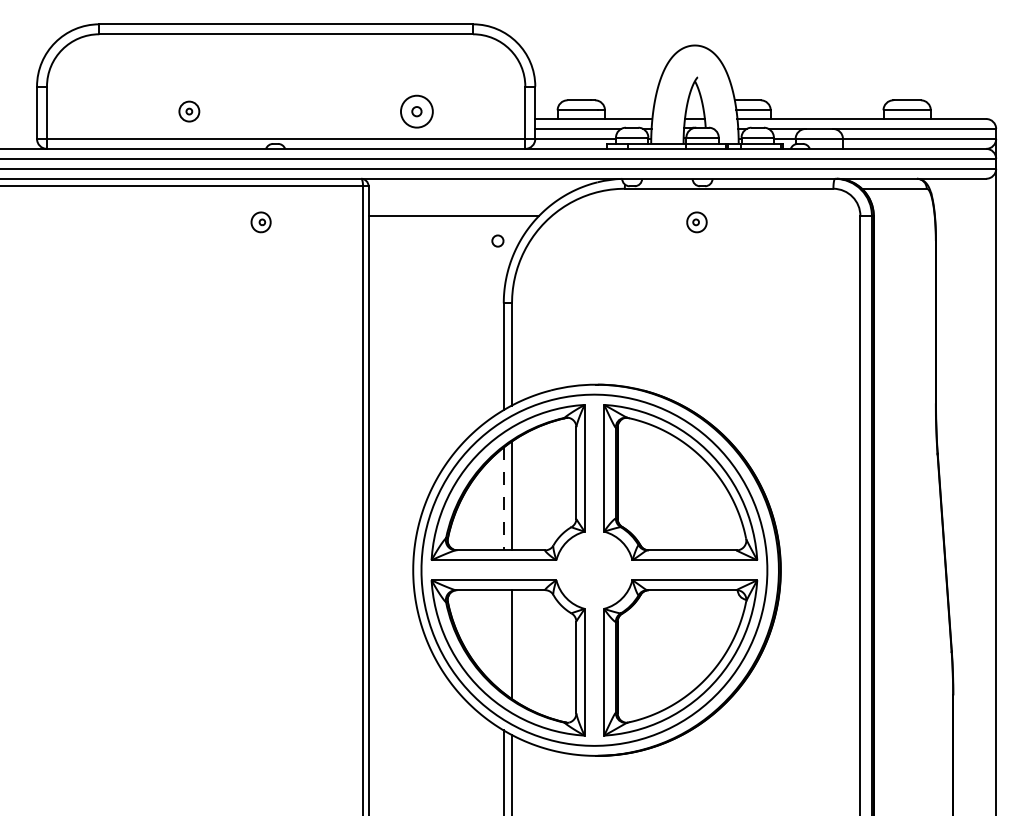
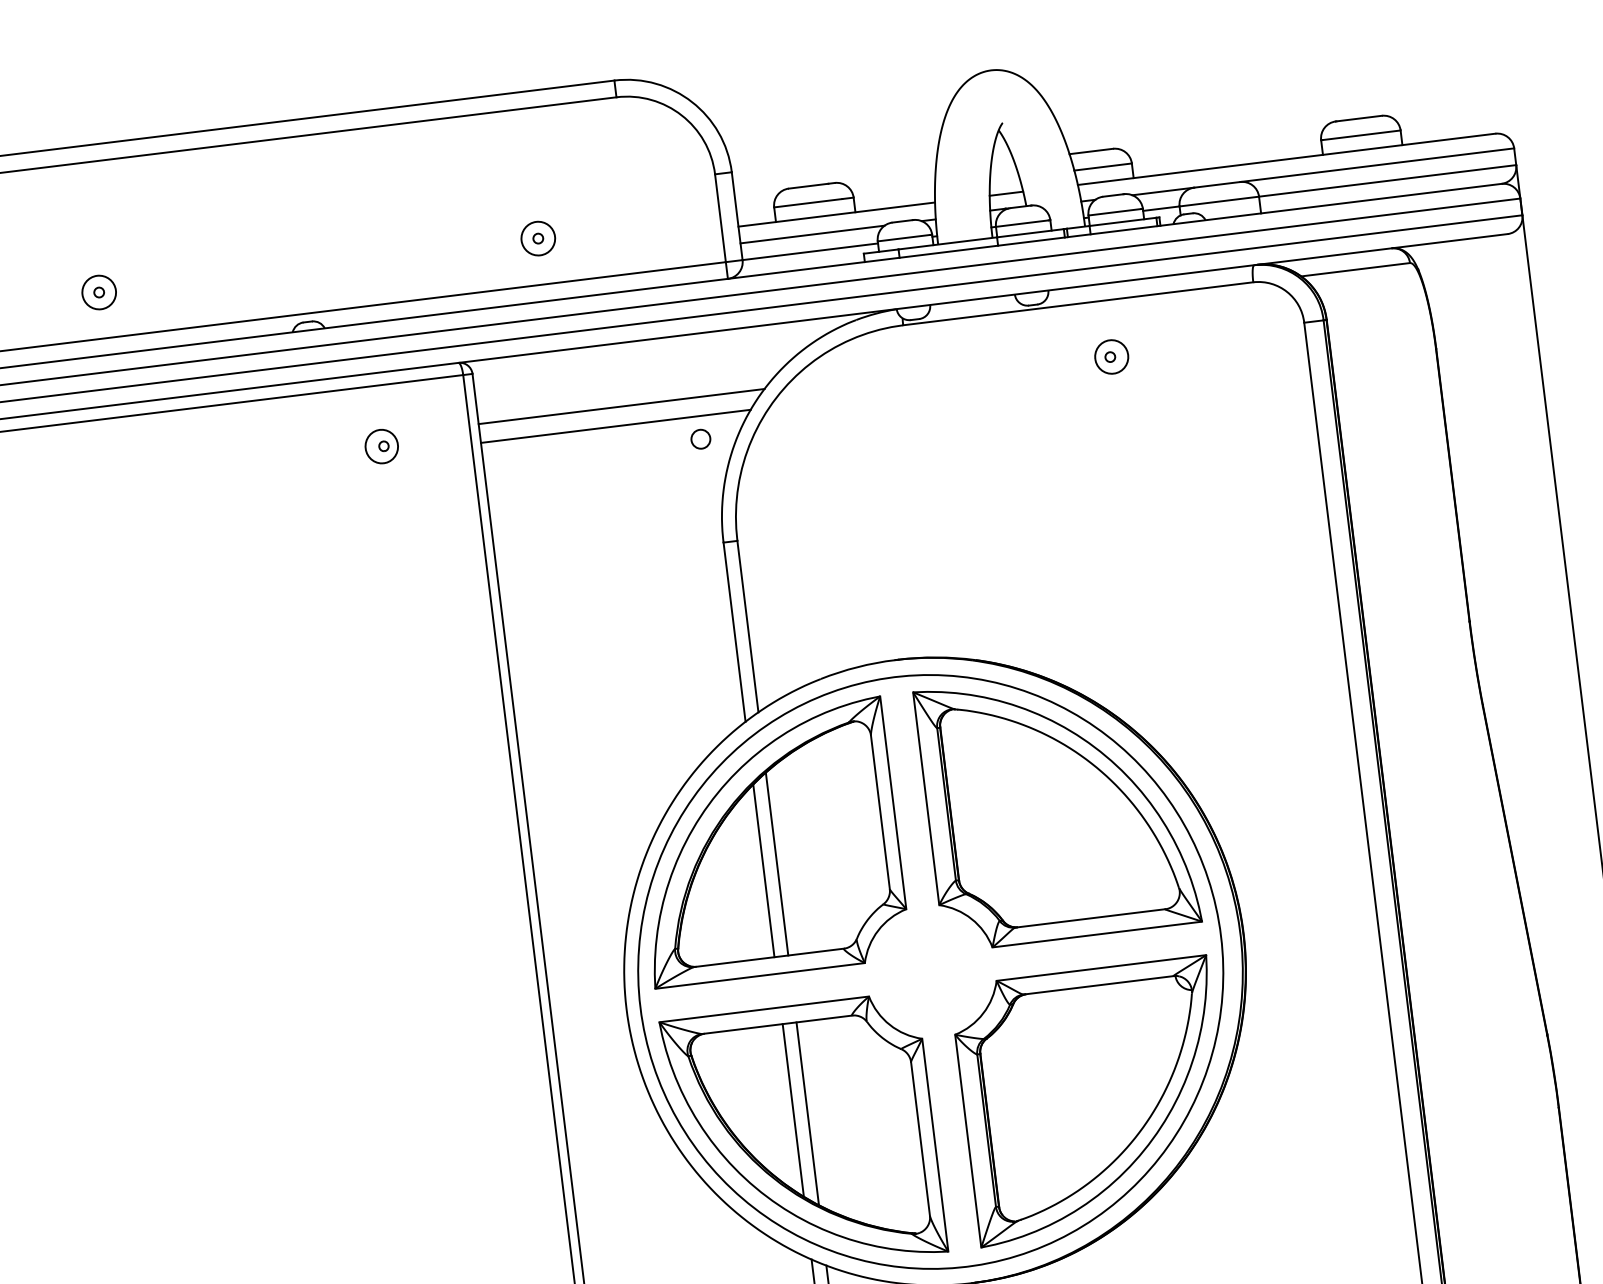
part: (189, 111) -> (99, 292), moved
part: (416, 111) -> (537, 238), size x0.62
part: (260, 222) -> (380, 446), moved
part: (696, 222) -> (1110, 357), moved
line: (448, 227) -> (615, 426), added
line: (503, 499) -> (763, 871), dashed -> solid
line: (503, 641) -> (792, 1110), added

